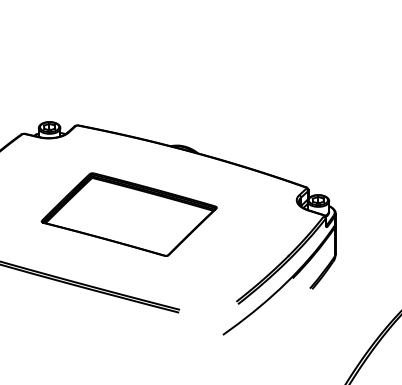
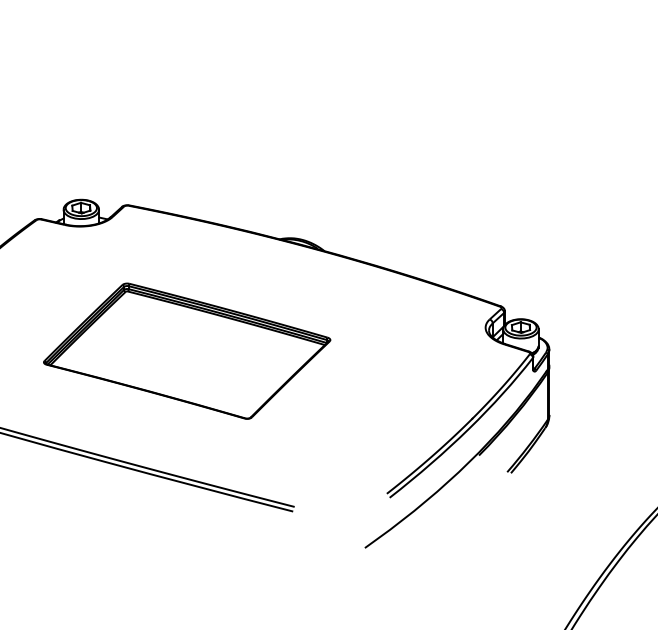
part: (128, 214) -> (185, 350), moved

